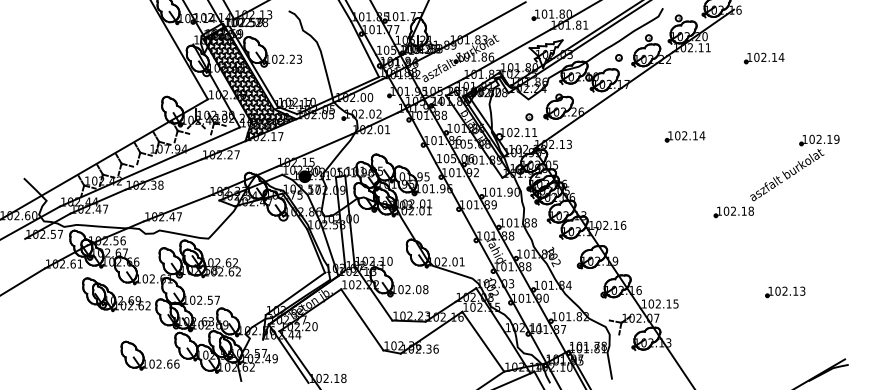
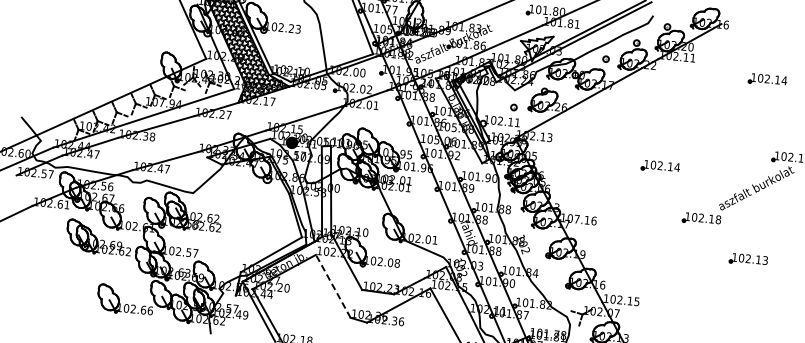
part: (763, 58) -> (766, 80), moved
part: (684, 136) -> (659, 166), moved
text: (605, 224) -> (576, 218), 102.16 -> 107.16
part: (785, 292) -> (748, 260), moved
line: (362, 319) -> (333, 286), solid -> dashed

